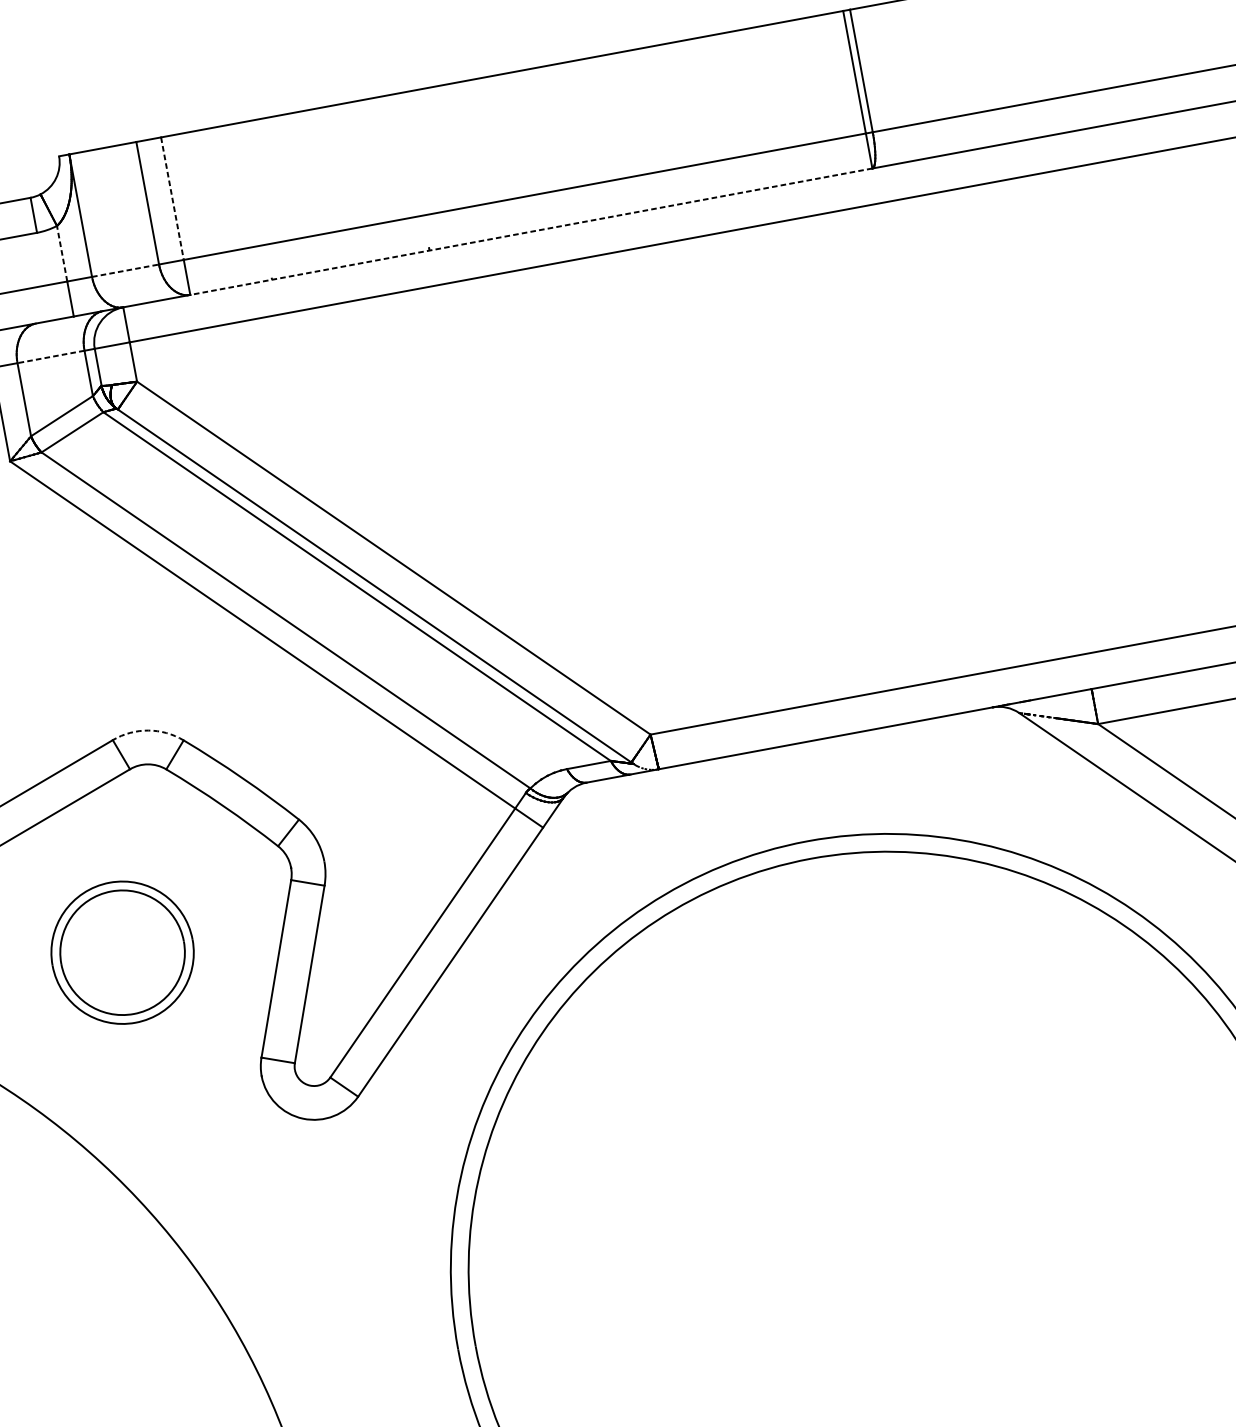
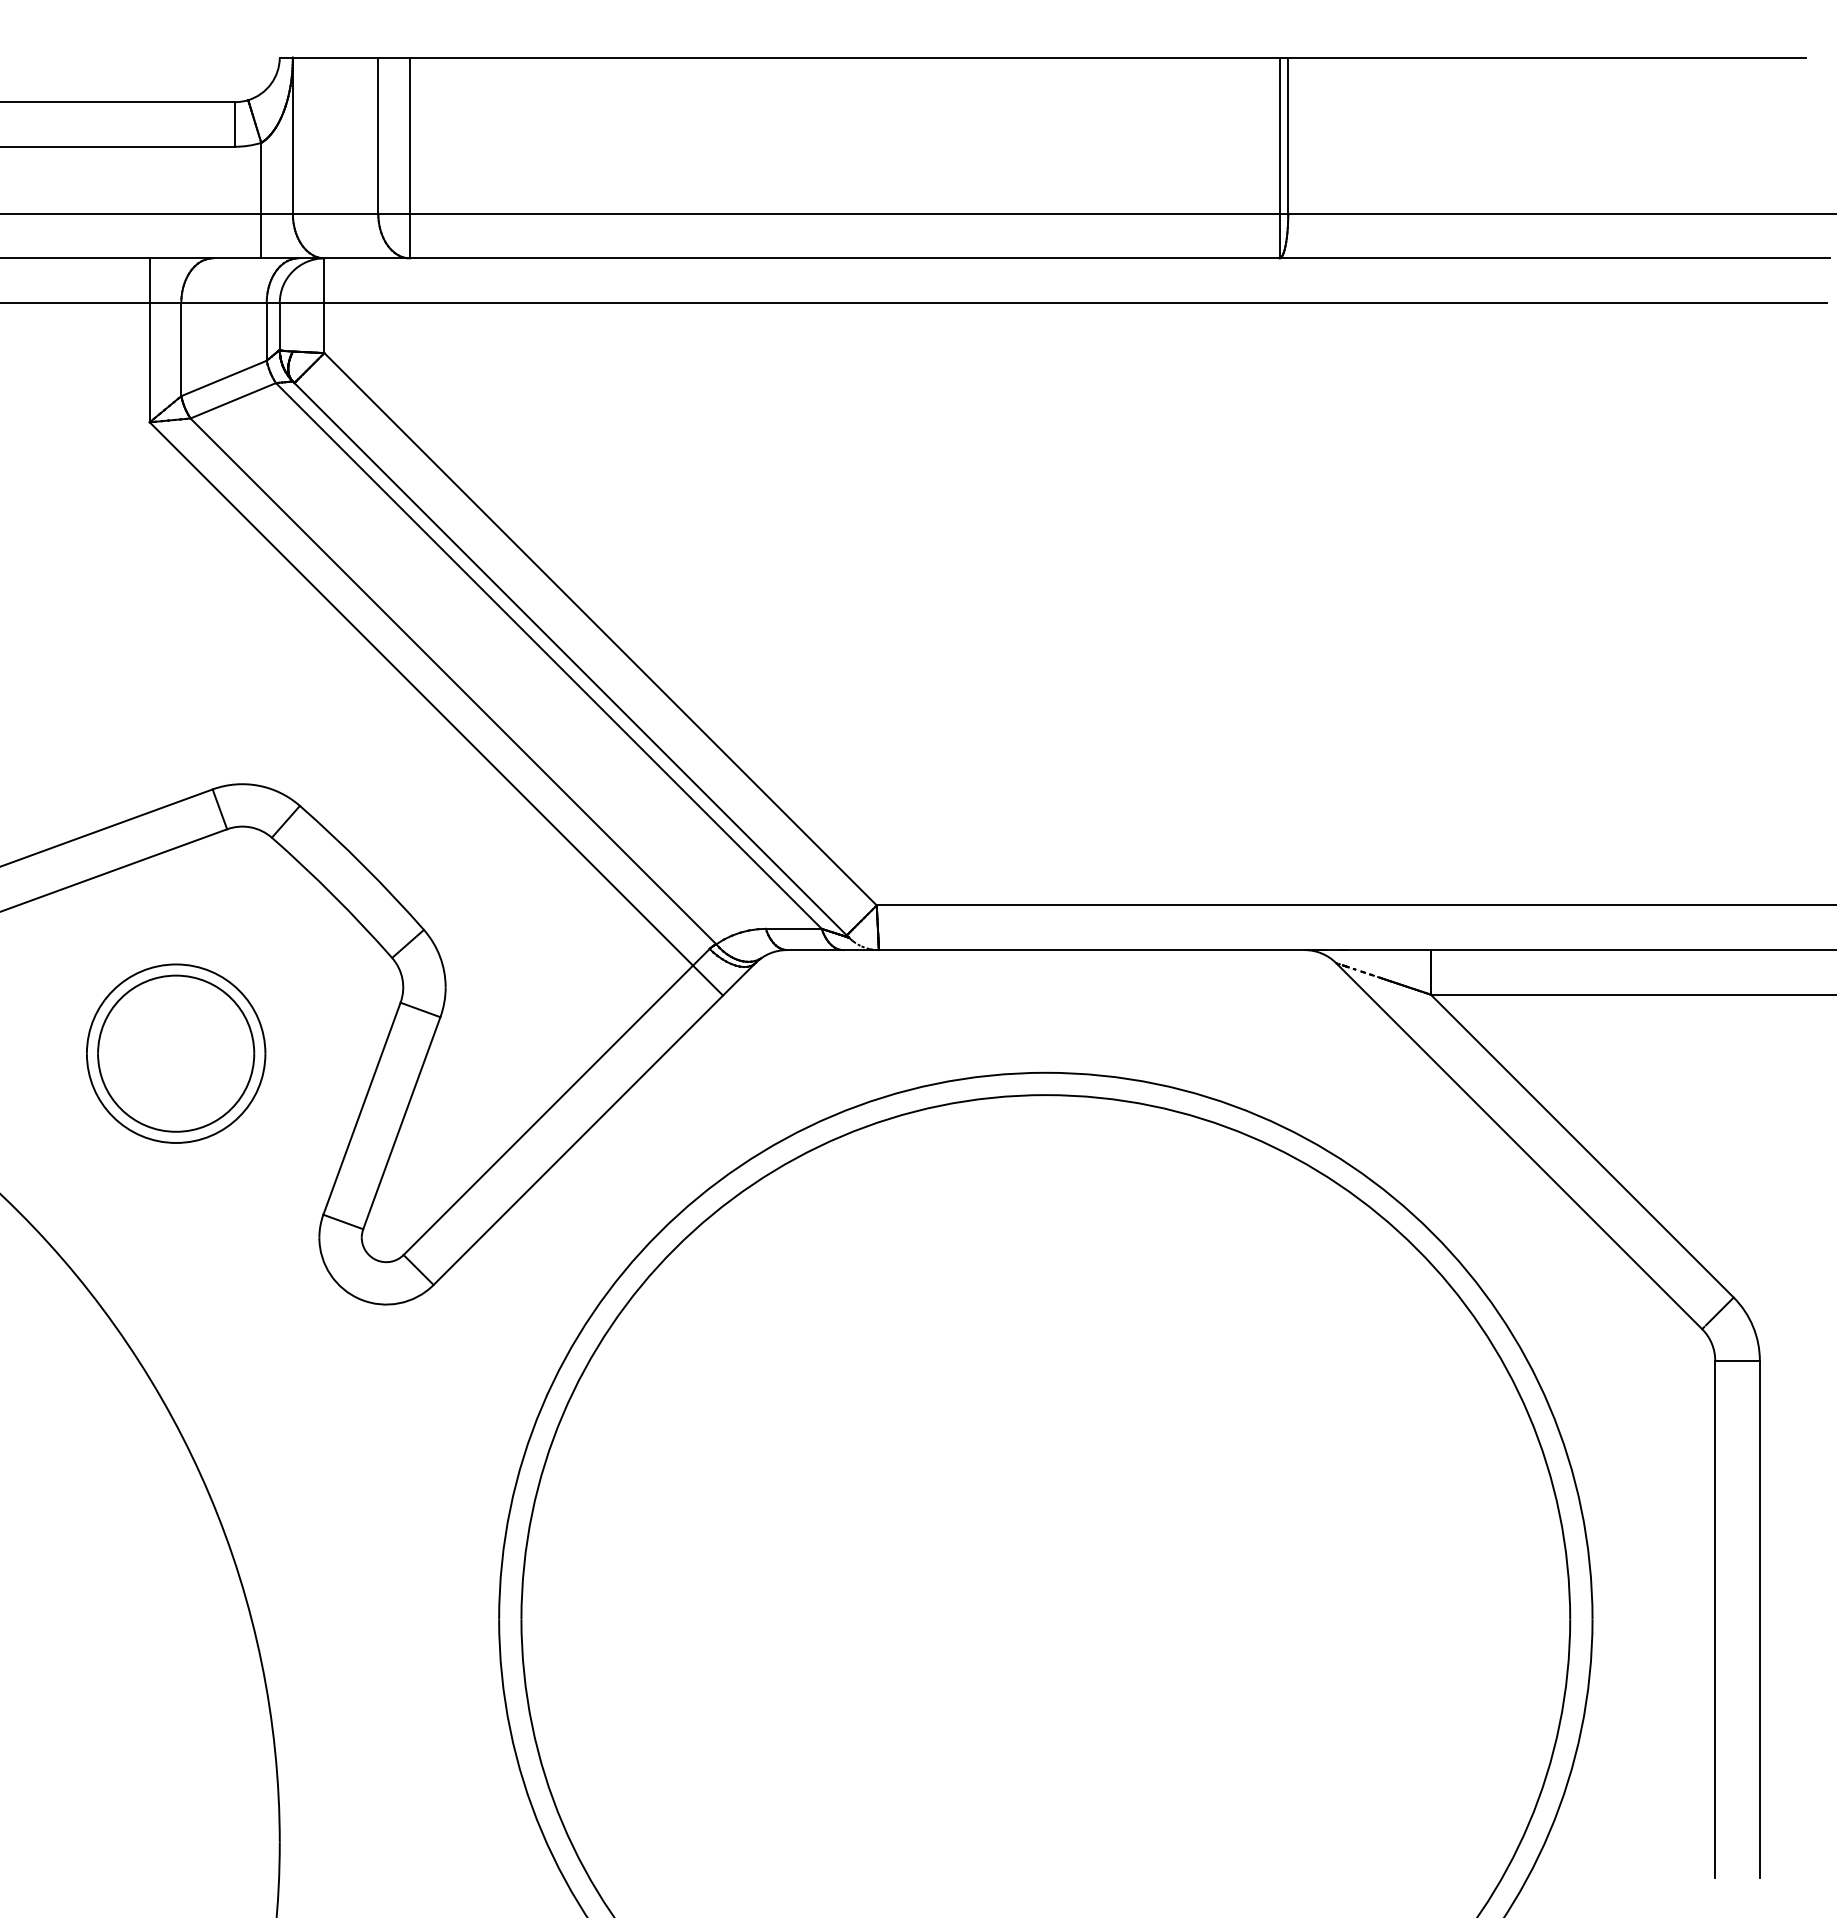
line: (172, 199) -> (409, 136), dashed -> solid
line: (531, 231) -> (844, 258), dashed -> solid
line: (62, 253) -> (261, 177), dashed -> solid
line: (125, 270) -> (335, 213), dashed -> solid
line: (51, 356) -> (224, 302), dashed -> solid
arc: (148, 730) -> (258, 785), dashed -> solid

